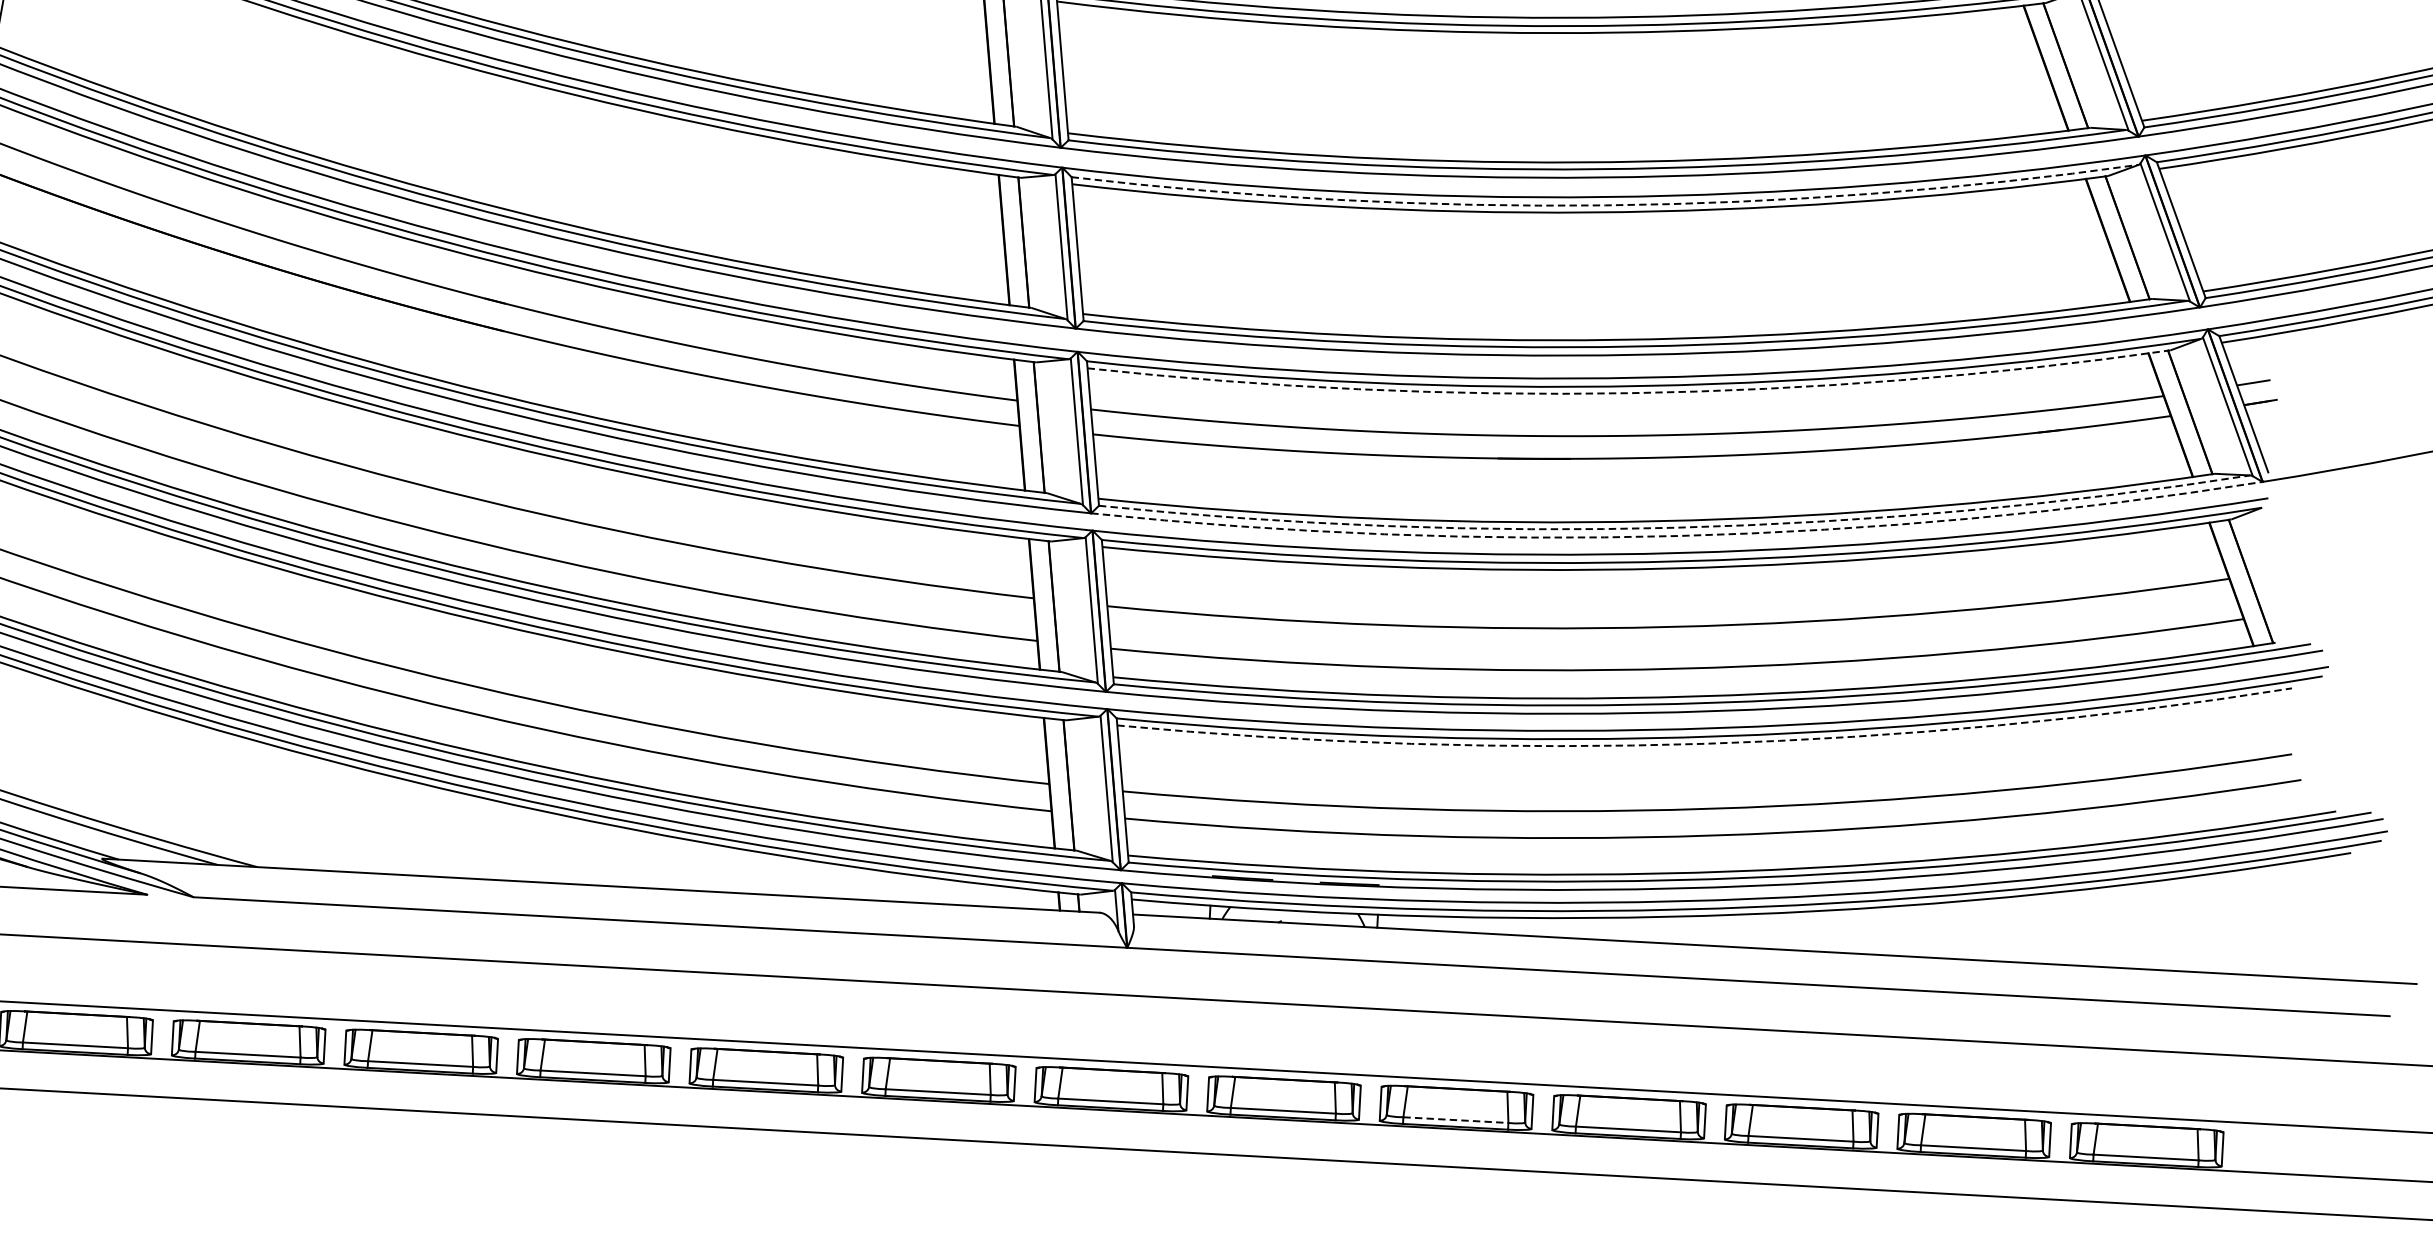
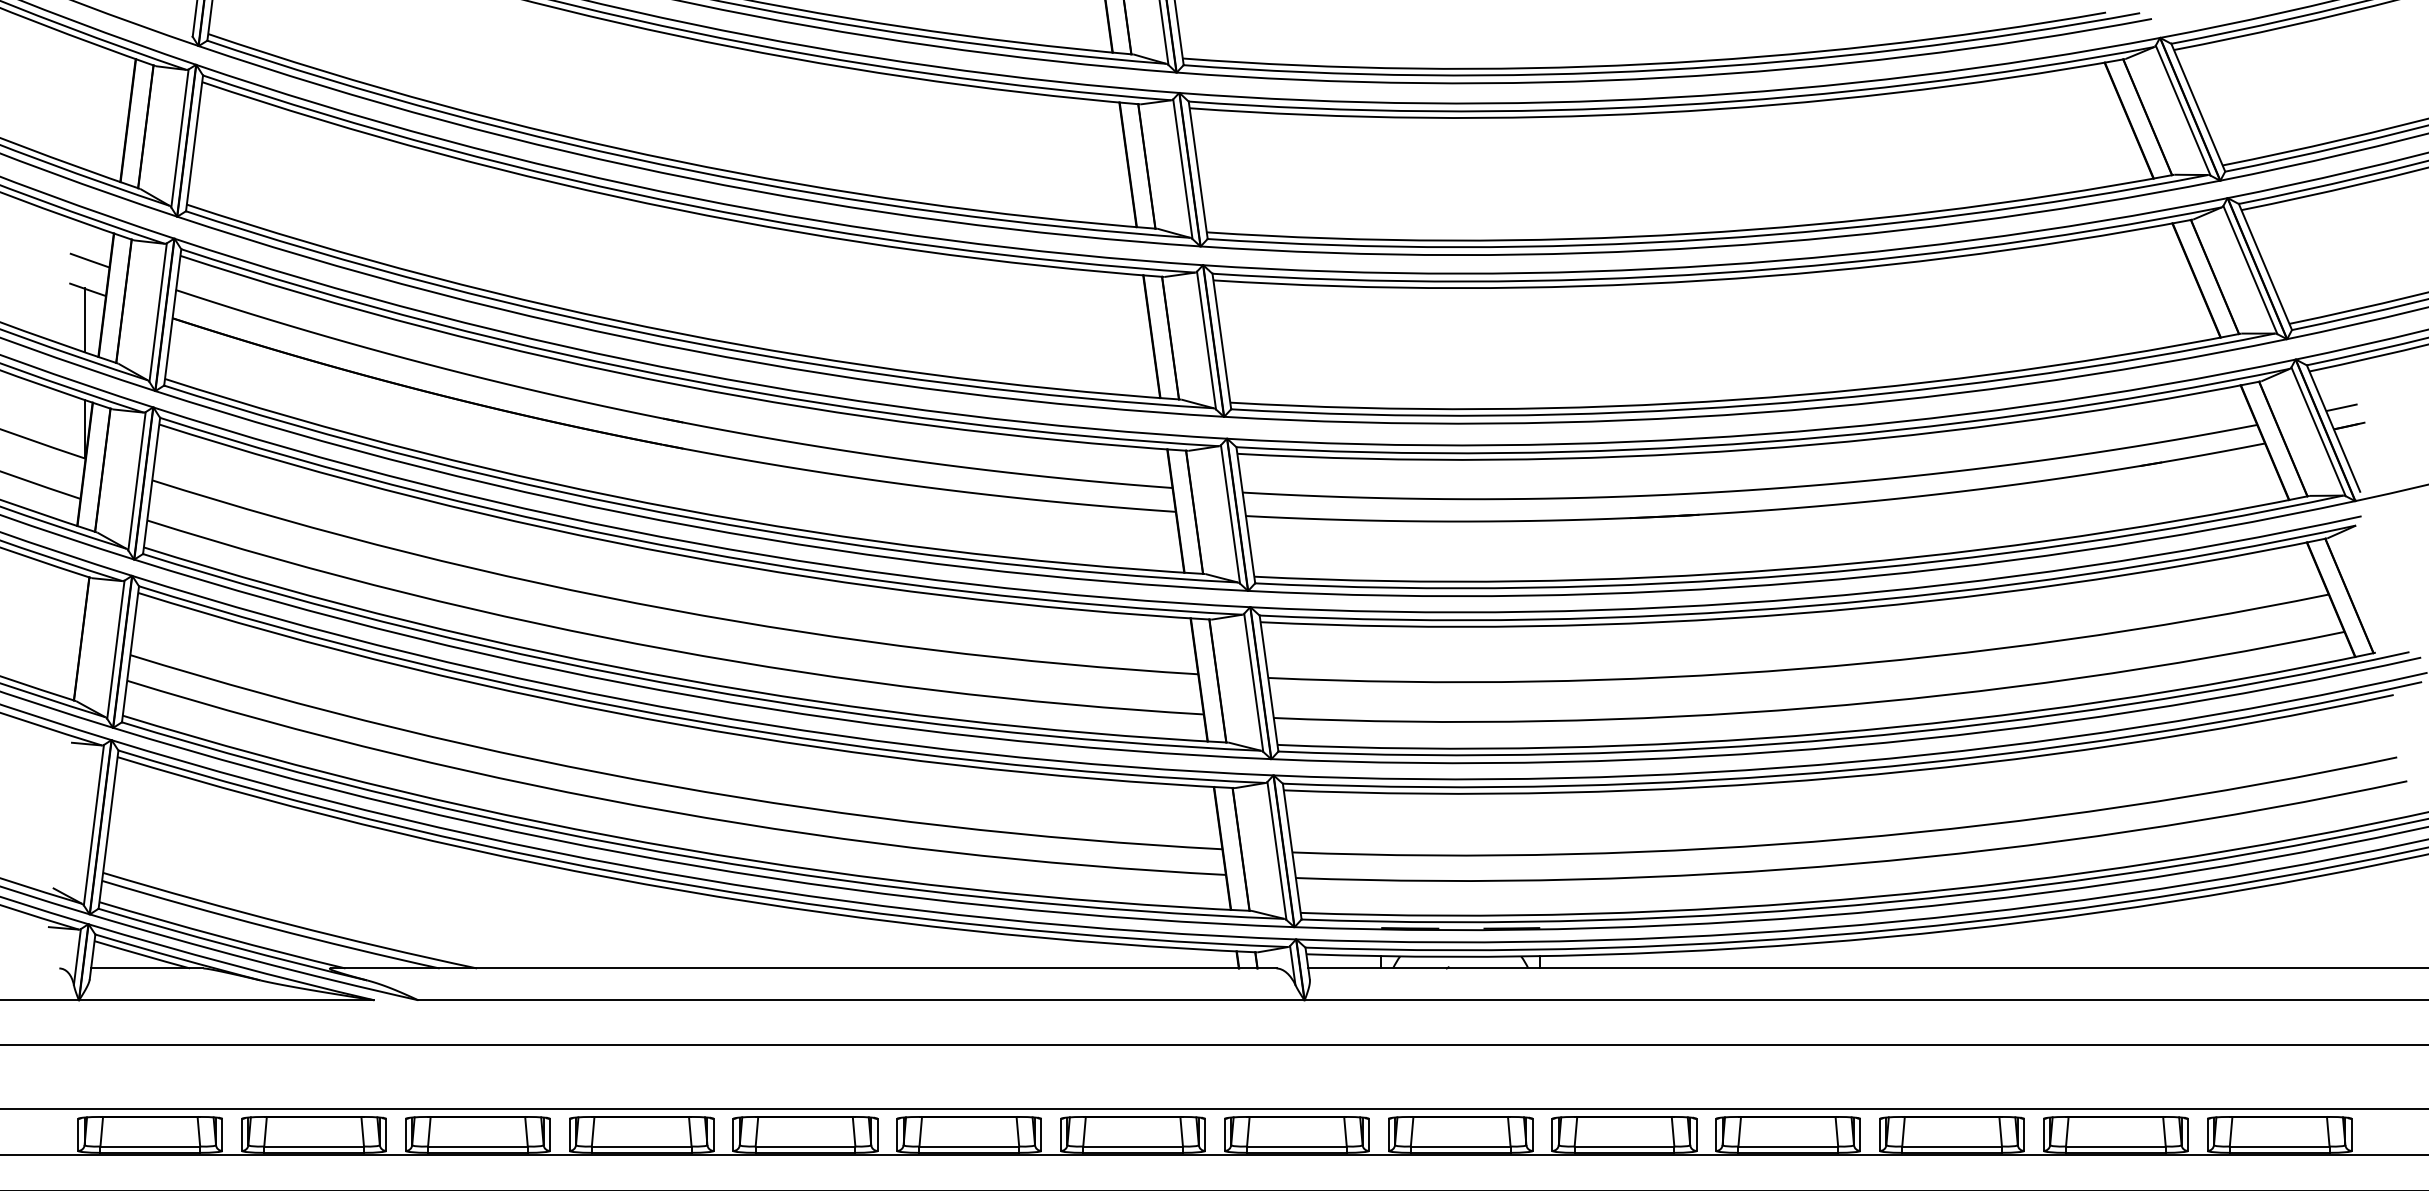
arc: (1605, 205) -> (1719, 273), dashed -> solid
arc: (1629, 393) -> (1751, 449), dashed -> solid
arc: (1676, 527) -> (1802, 574), dashed -> solid
arc: (1677, 536) -> (1804, 582), dashed -> solid
arc: (1705, 743) -> (1841, 777), dashed -> solid
line: (1455, 1120) -> (1624, 1146), dashed -> solid

